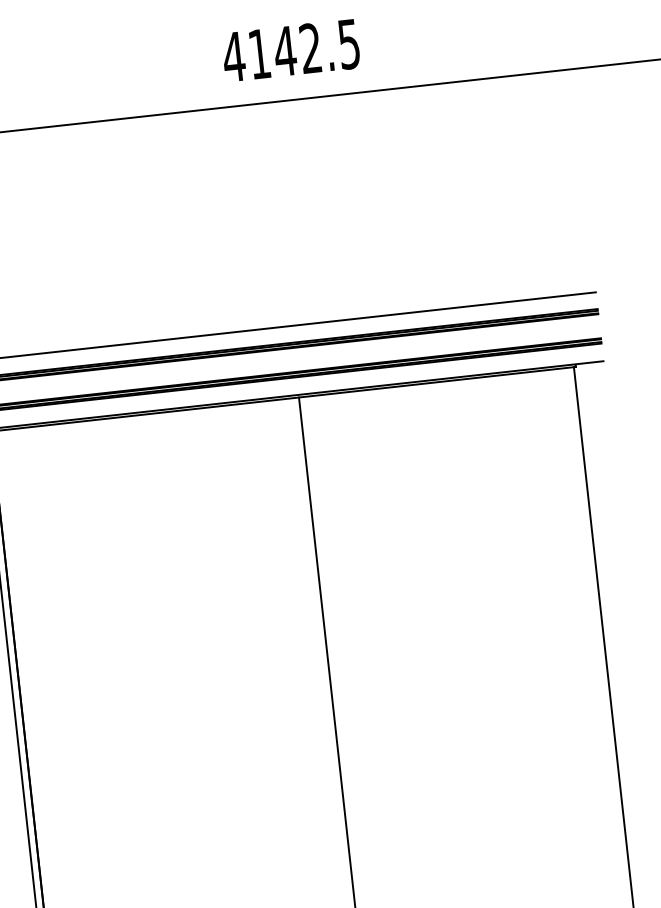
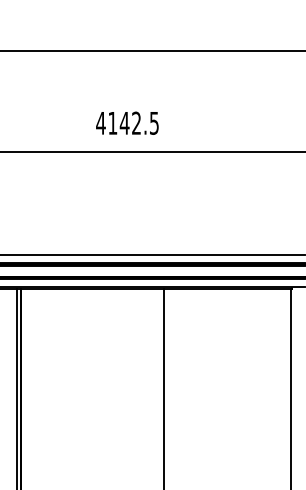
text: (290, 48) -> (127, 122), moved

